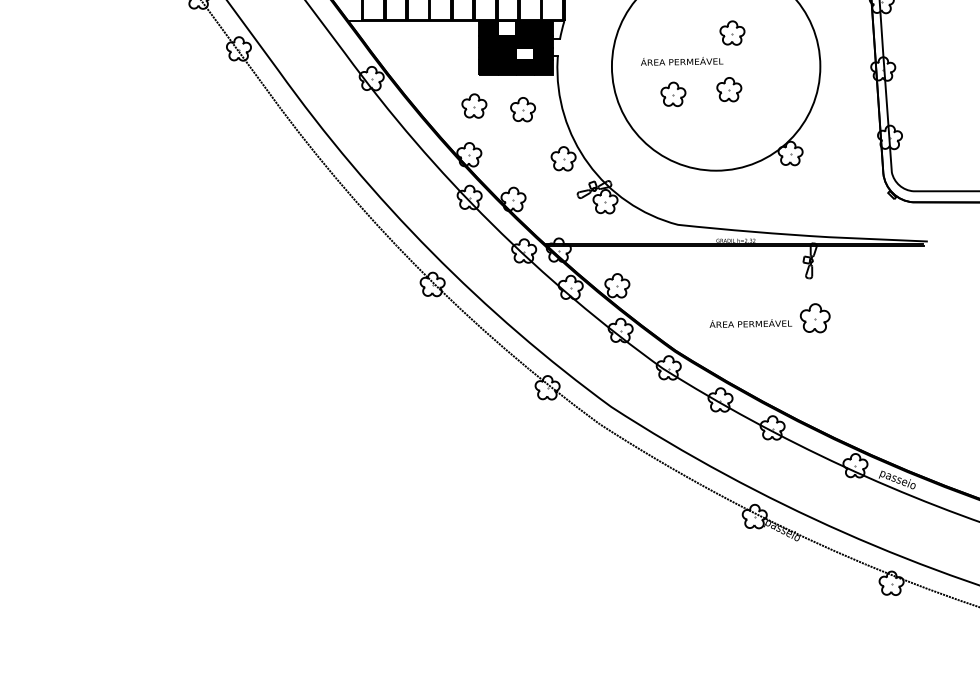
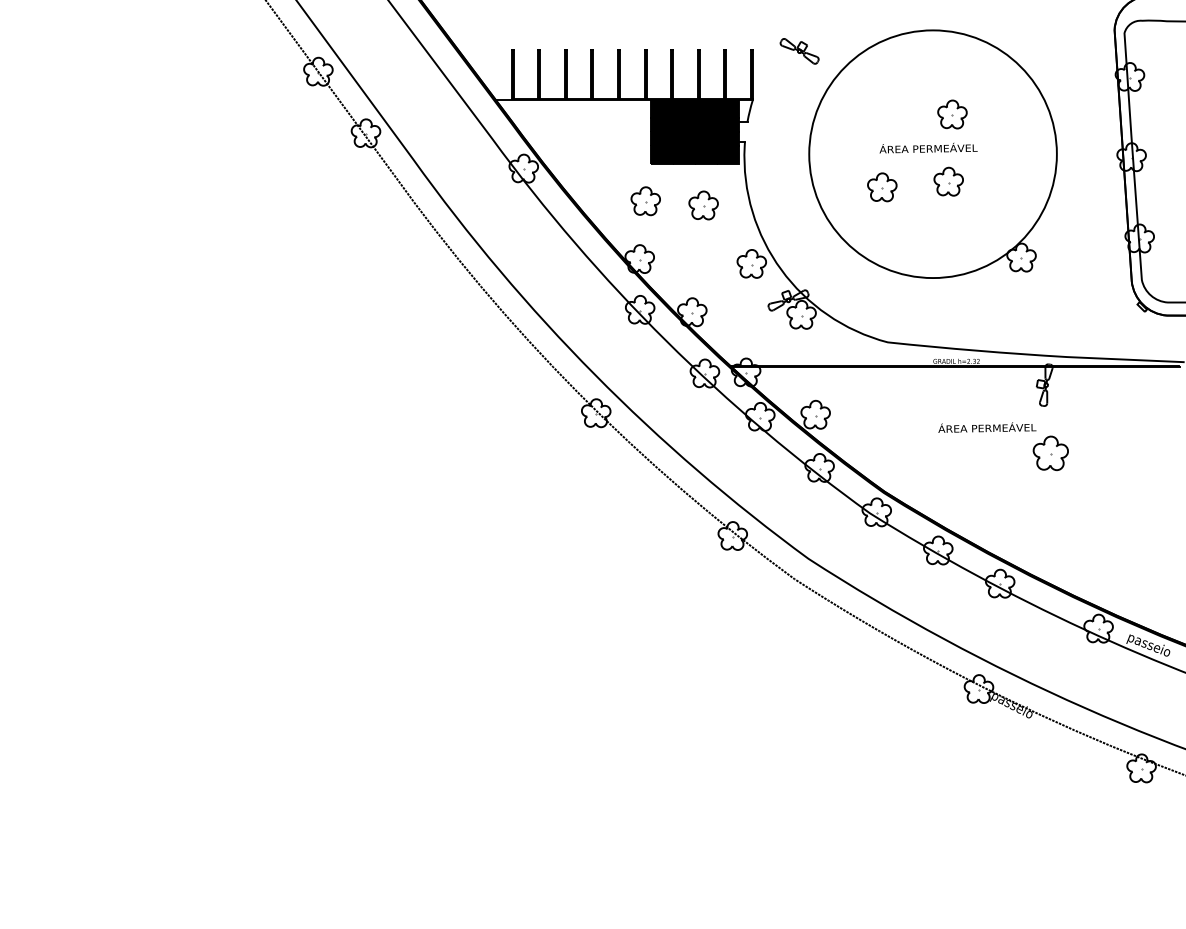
fill: (506, 28) -> (684, 108), added
fill: (524, 54) -> (705, 139), added
text: (682, 60) -> (928, 147), moved
text: (751, 323) -> (987, 427), moved

